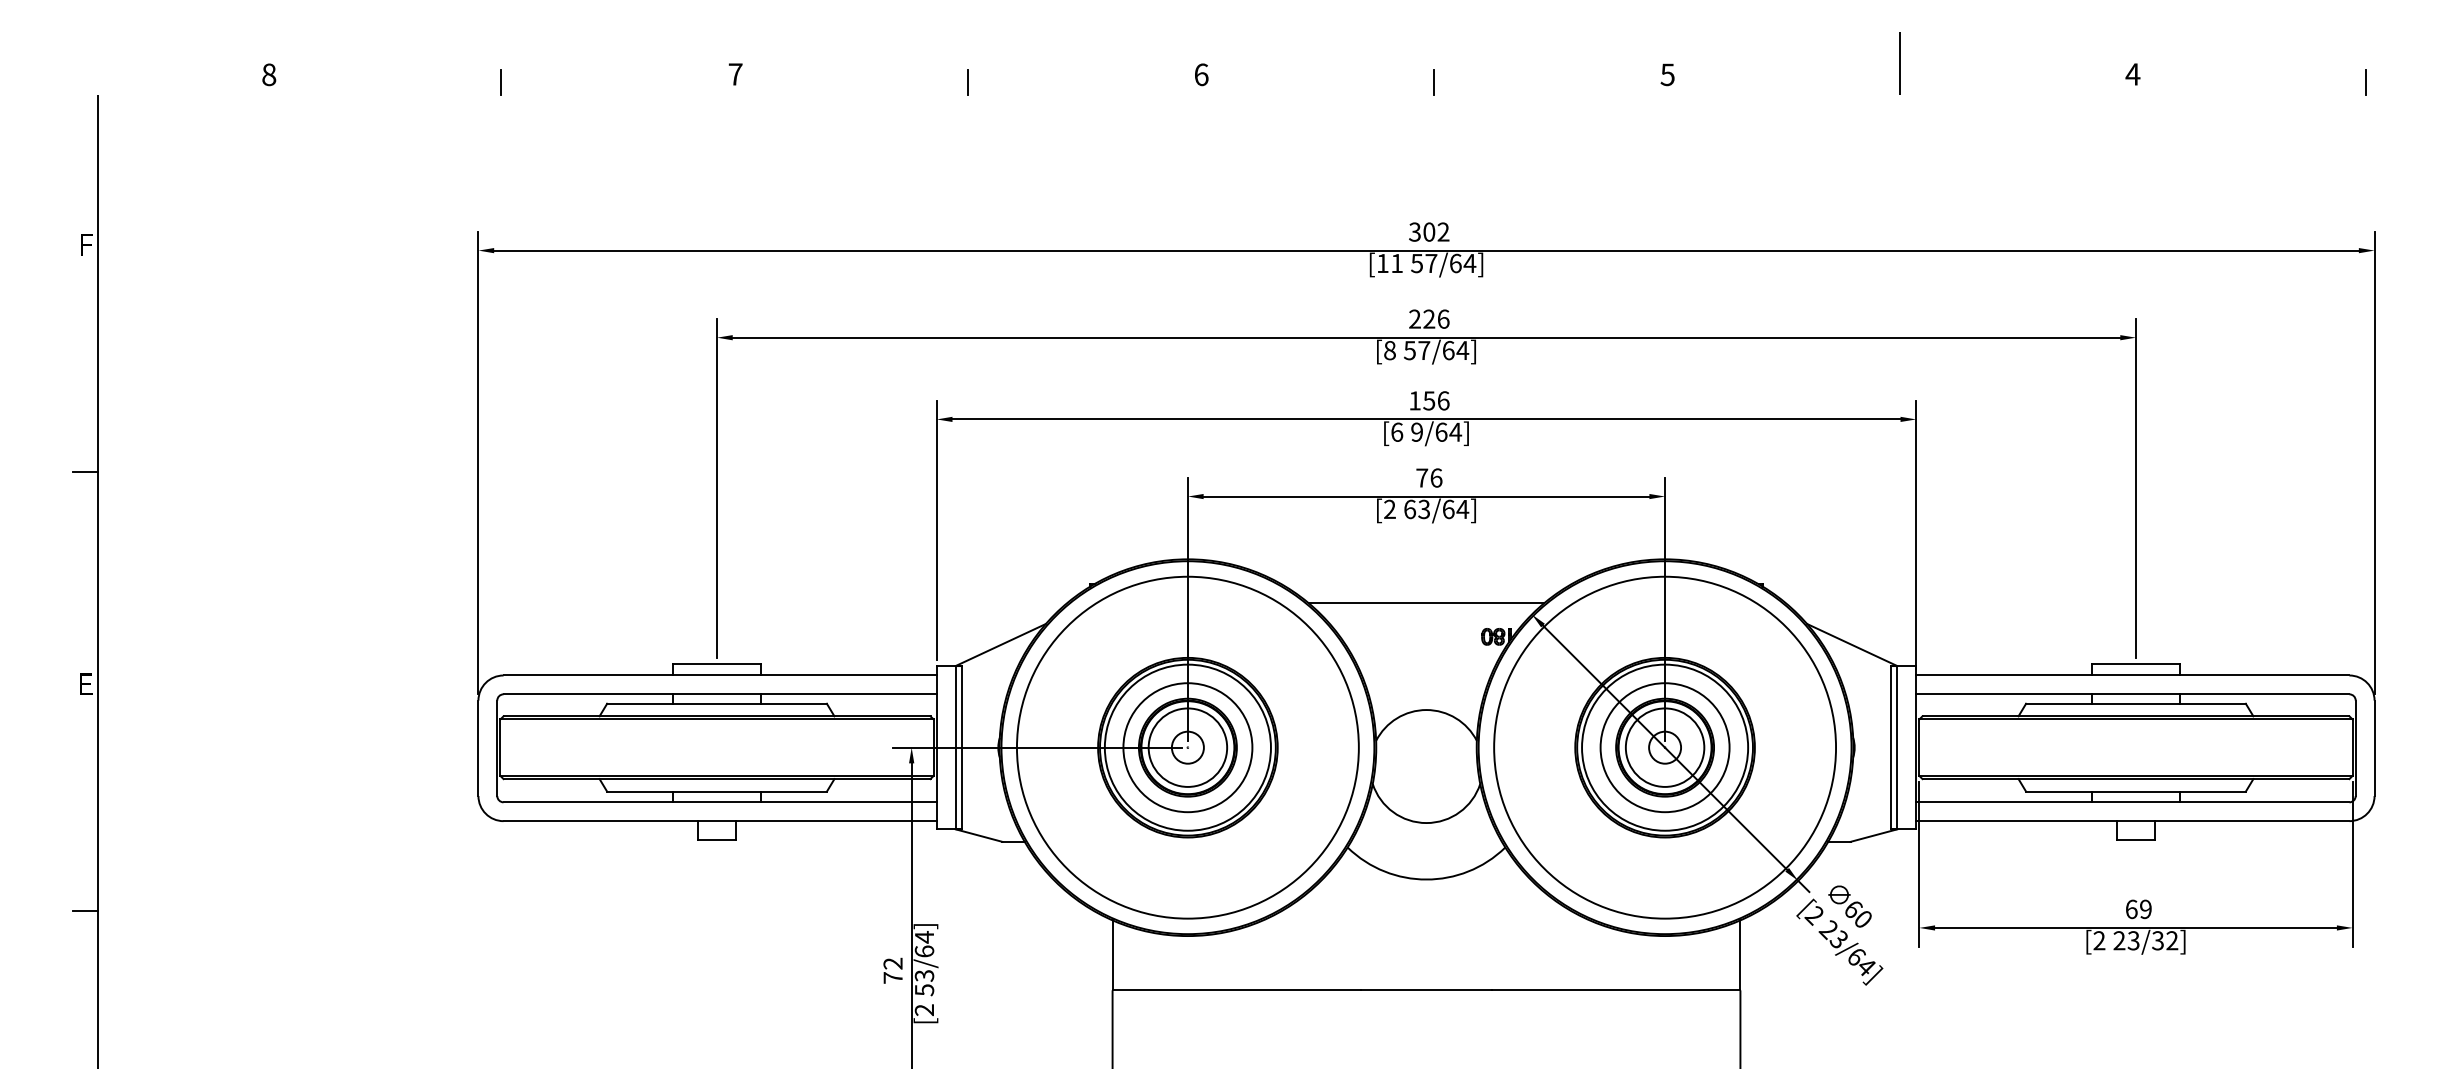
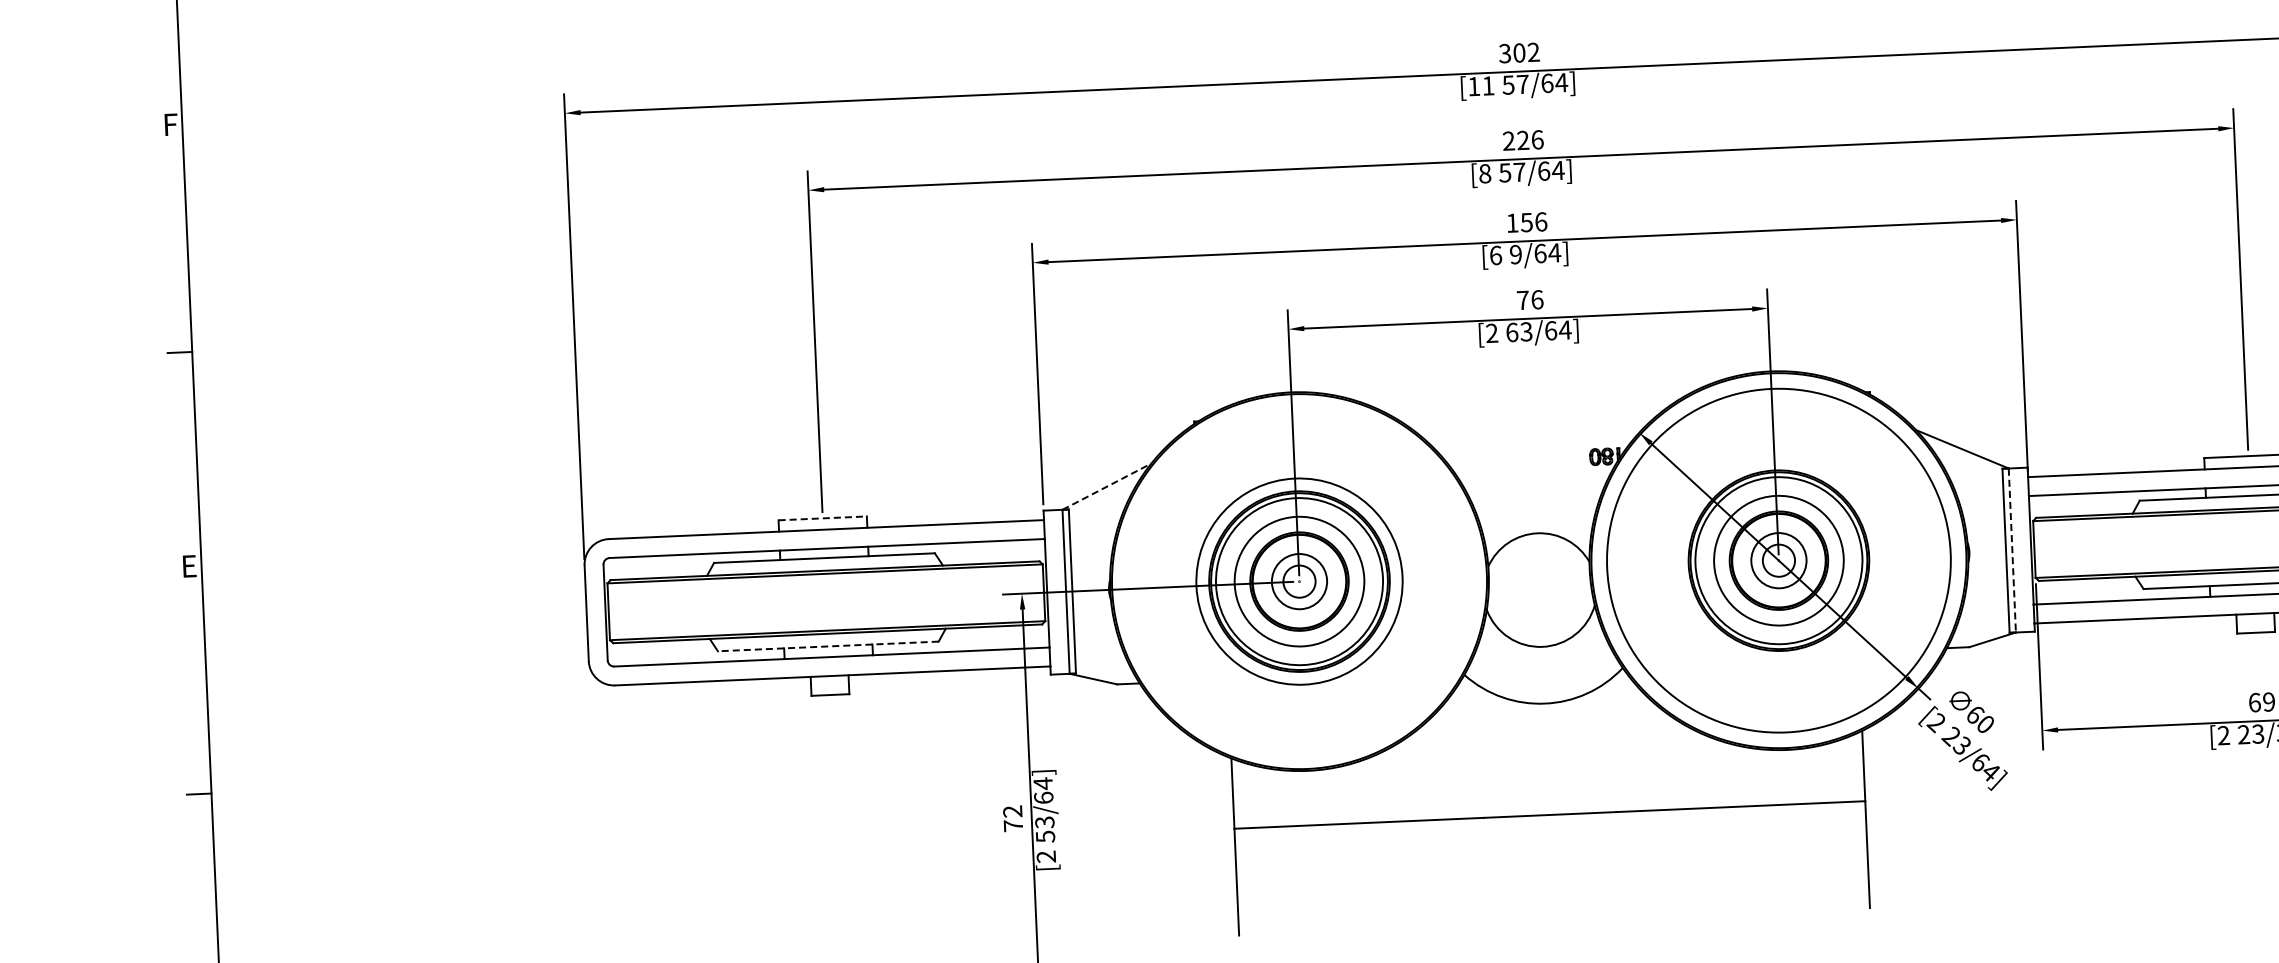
line: (1426, 603) -> (1532, 426), removed
line: (1000, 645) -> (1106, 487), solid -> dashed
line: (717, 664) -> (823, 518), solid -> dashed
circle: (1187, 747) -> (1299, 581), size x0.6
circle: (1187, 747) -> (1299, 581), size x0.7
circle: (1664, 747) -> (1778, 560), size x0.7
line: (1897, 748) -> (2012, 551), solid -> dashed
line: (717, 791) -> (828, 646), solid -> dashed

